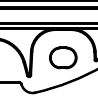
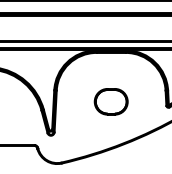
part: (63, 57) -> (111, 101), size x0.7

